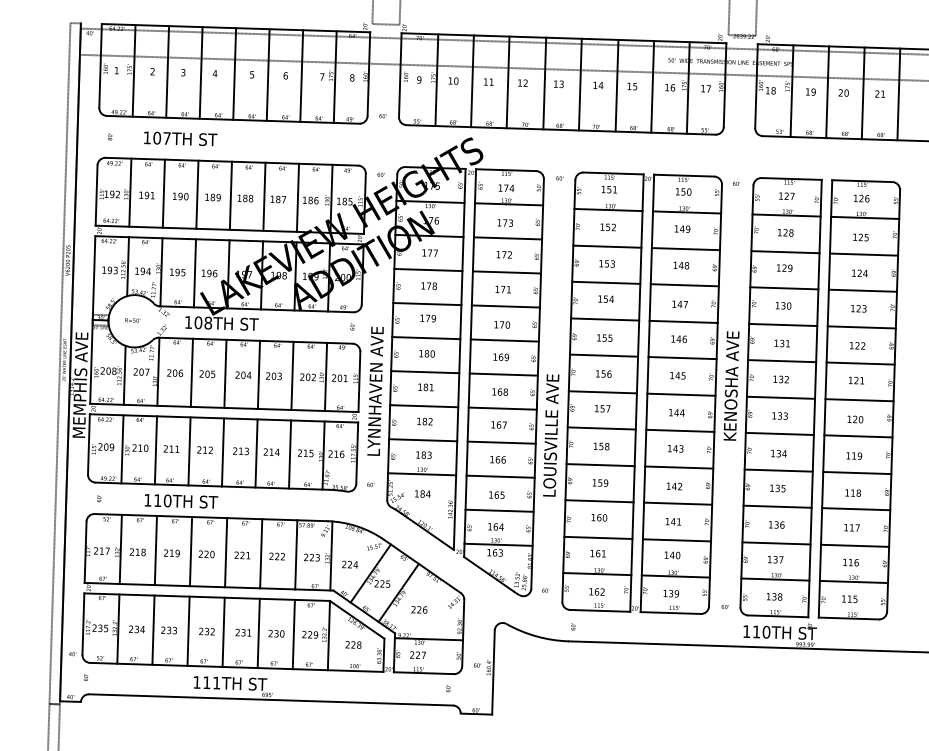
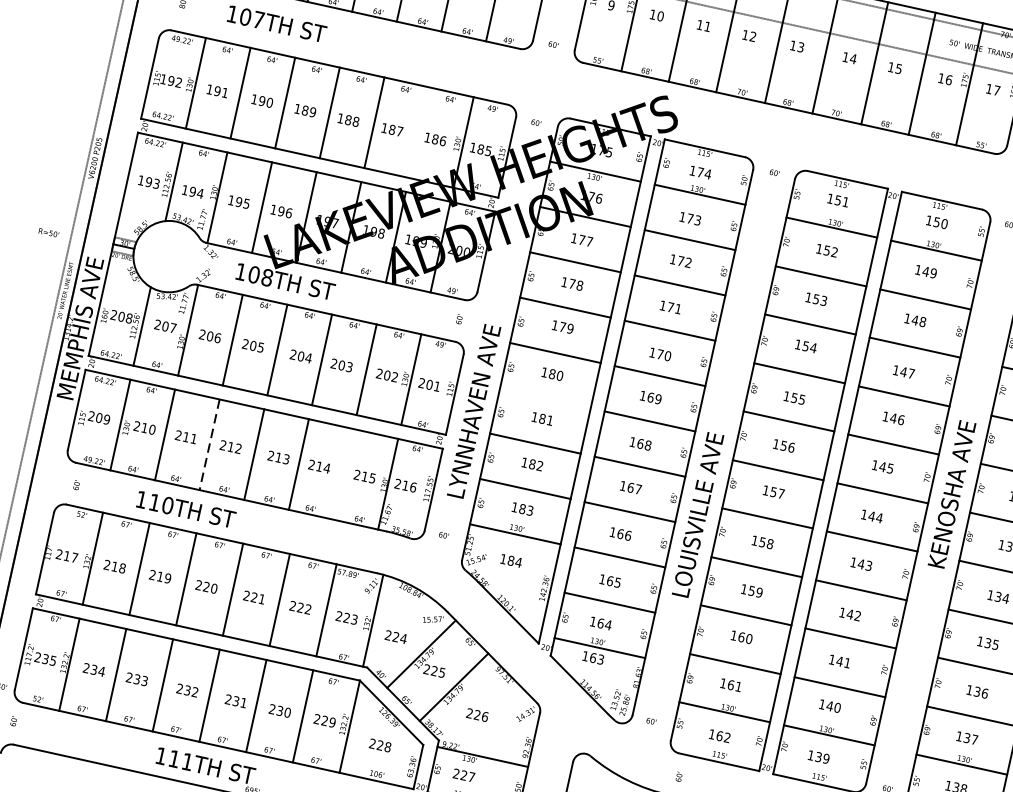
line: (297, 197) -> (418, 132), removed
text: (132, 320) -> (48, 232), moved
line: (425, 372) -> (545, 398), removed
line: (189, 451) -> (209, 444), solid -> dashed
line: (290, 454) -> (344, 474), removed

